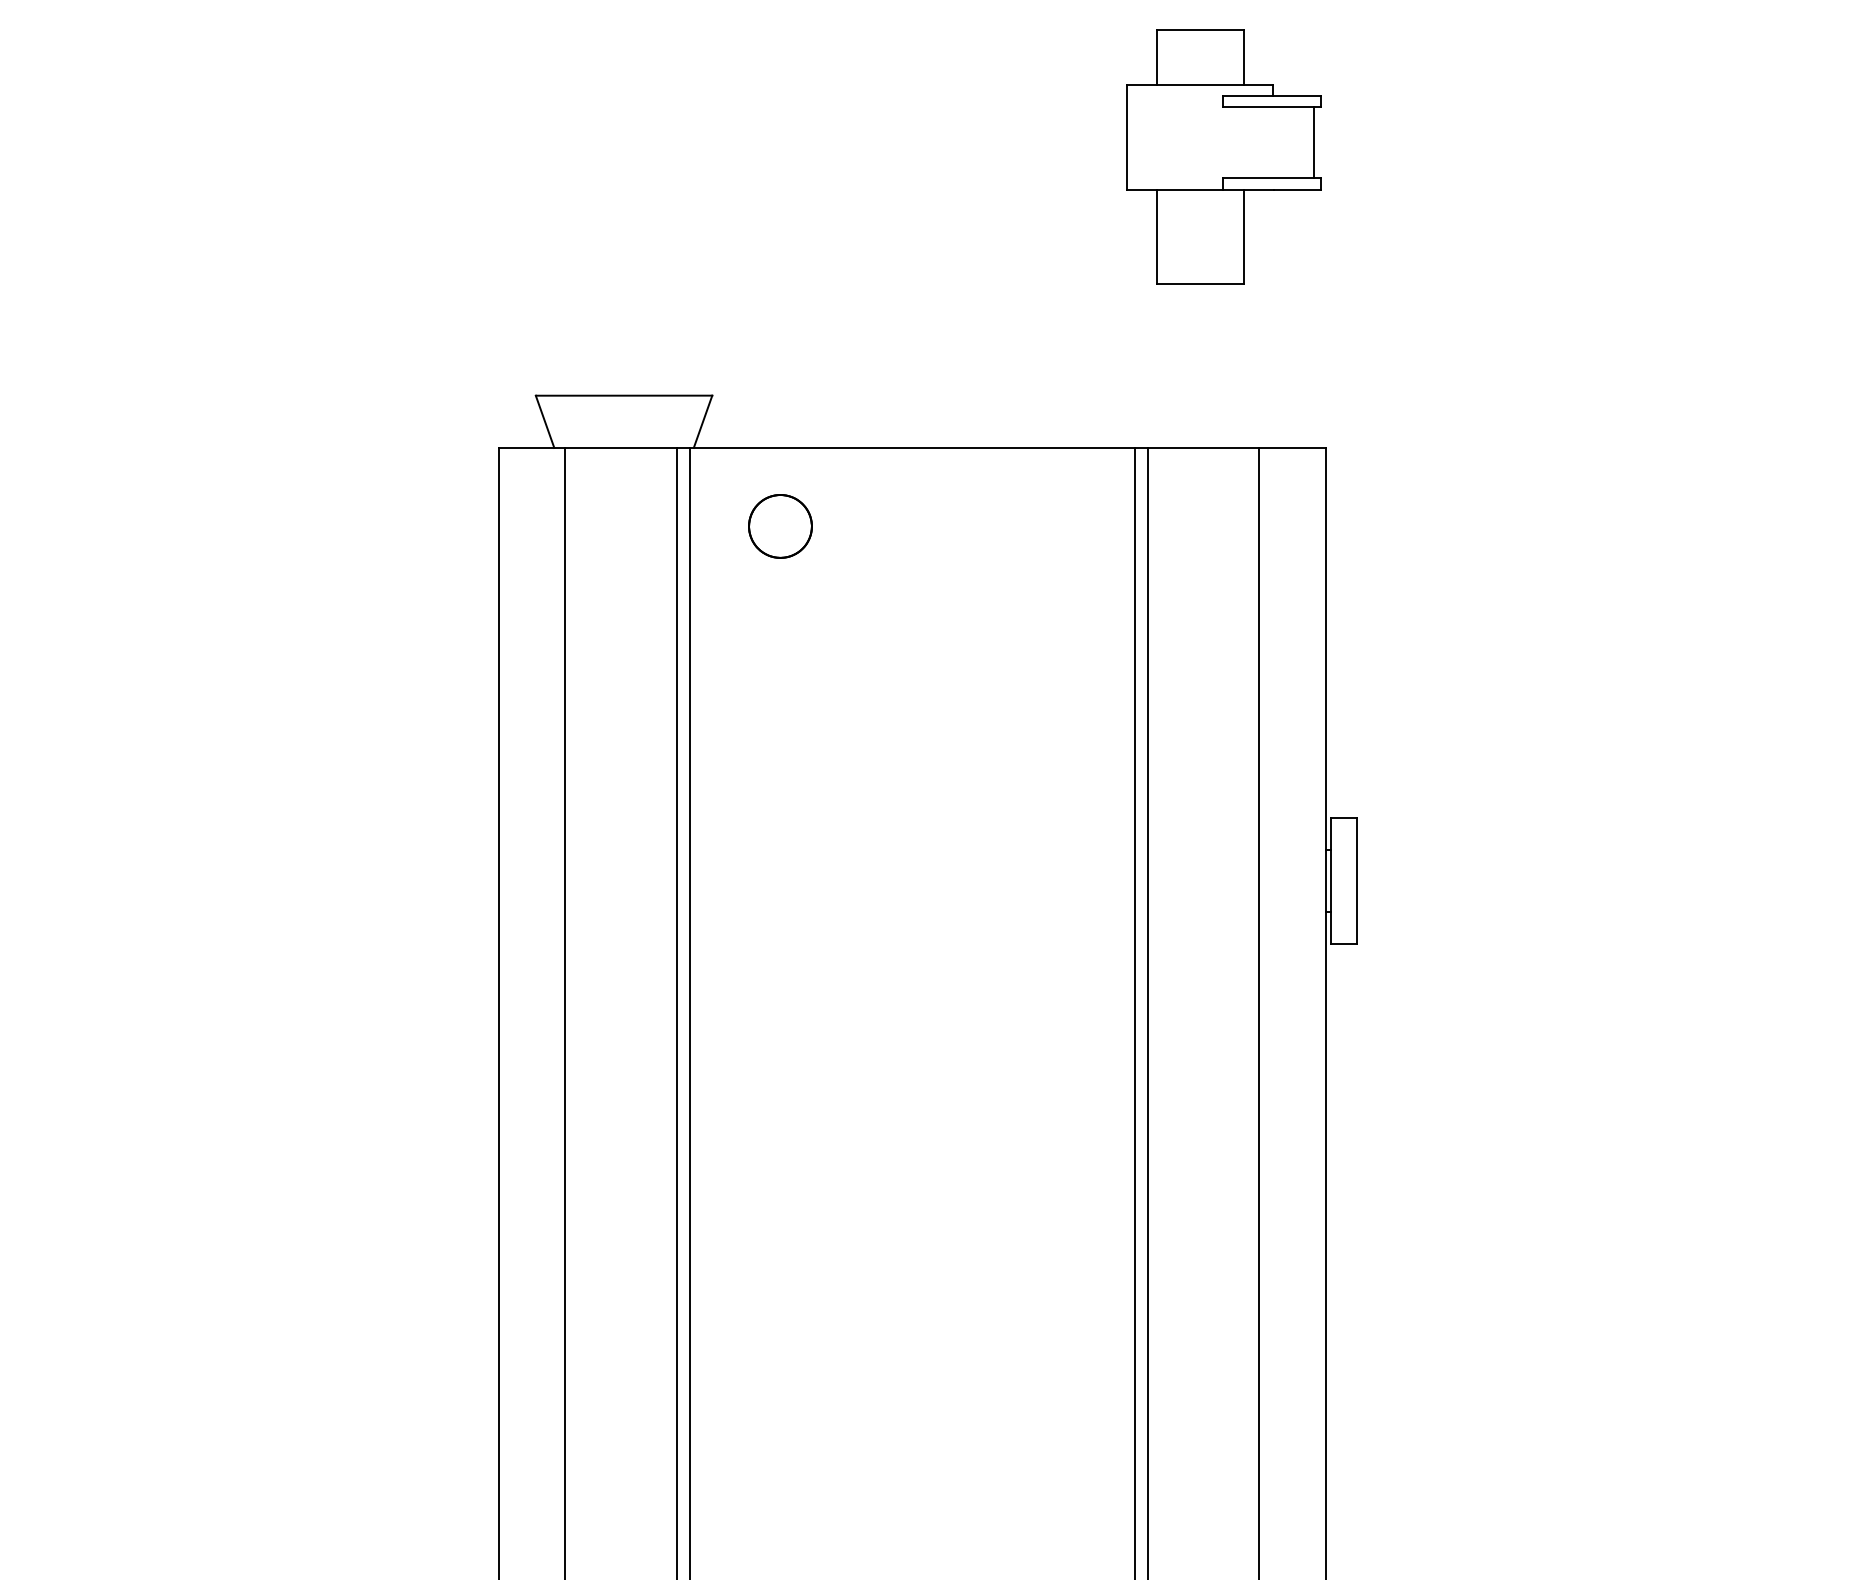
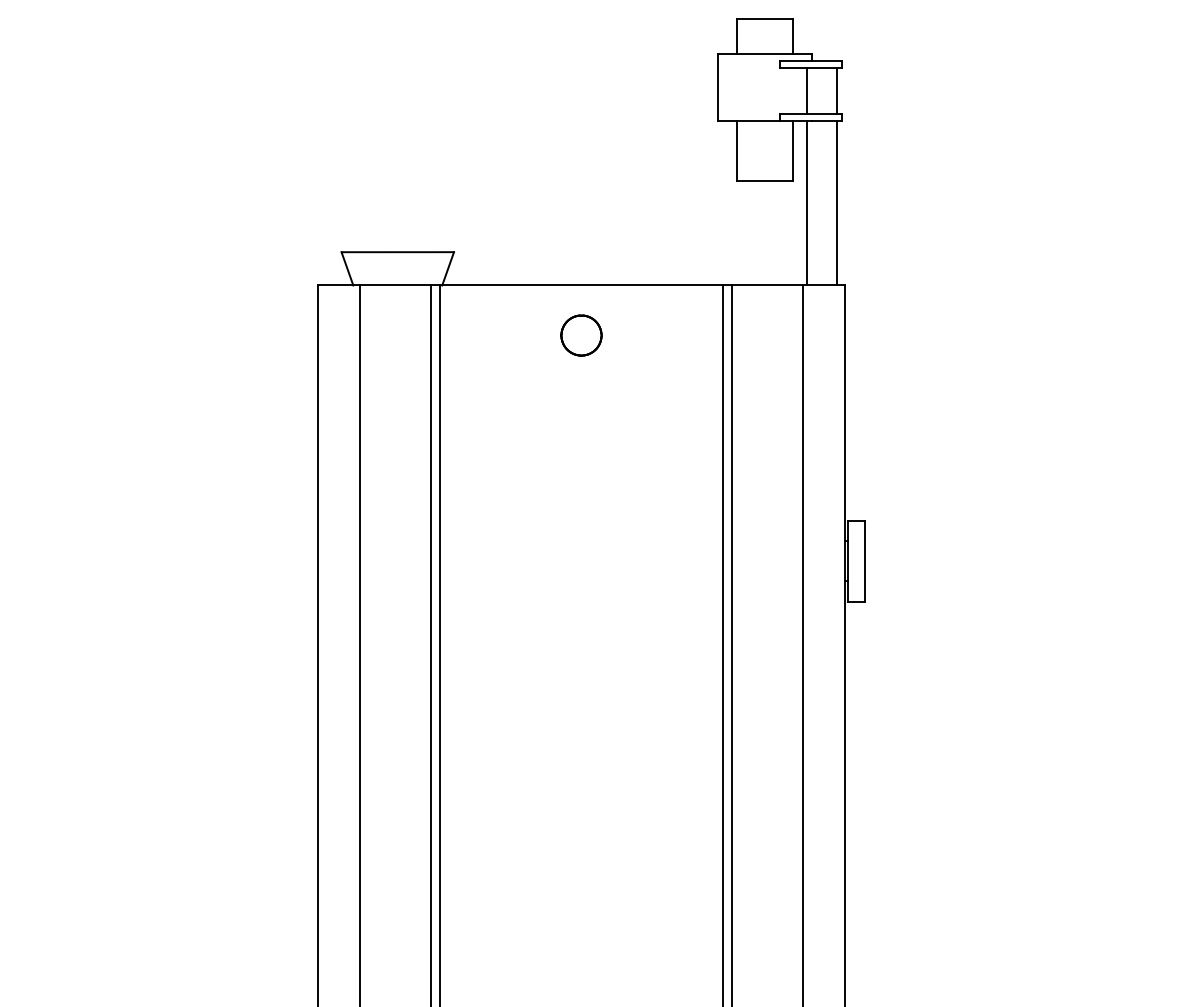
line: (1266, 141) -> (807, 90), added
line: (1266, 319) -> (807, 203), added
line: (1313, 319) -> (837, 203), added
part: (780, 526) -> (581, 335), moved

